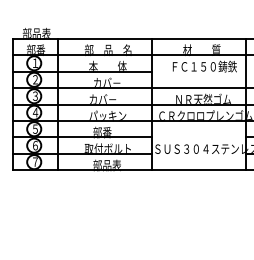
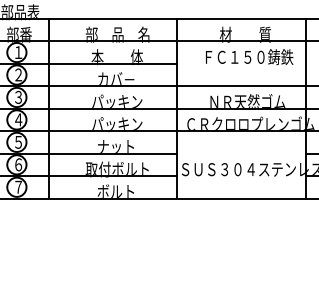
text: (107, 98) -> (116, 100), カバ－ -> パッキン
text: (106, 132) -> (115, 146), 部番 -> ナット
text: (106, 165) -> (115, 191), 部品表 -> ボルト

